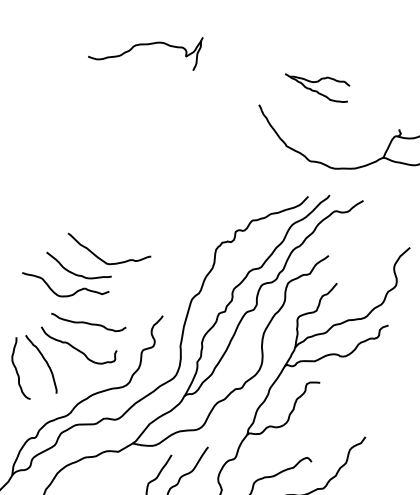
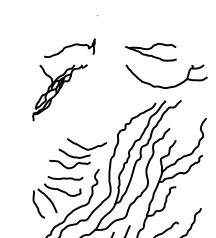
part: (315, 85) -> (150, 51), size x1.67
part: (107, 138) -> (59, 92), added
part: (84, 268) -> (77, 153), moved

